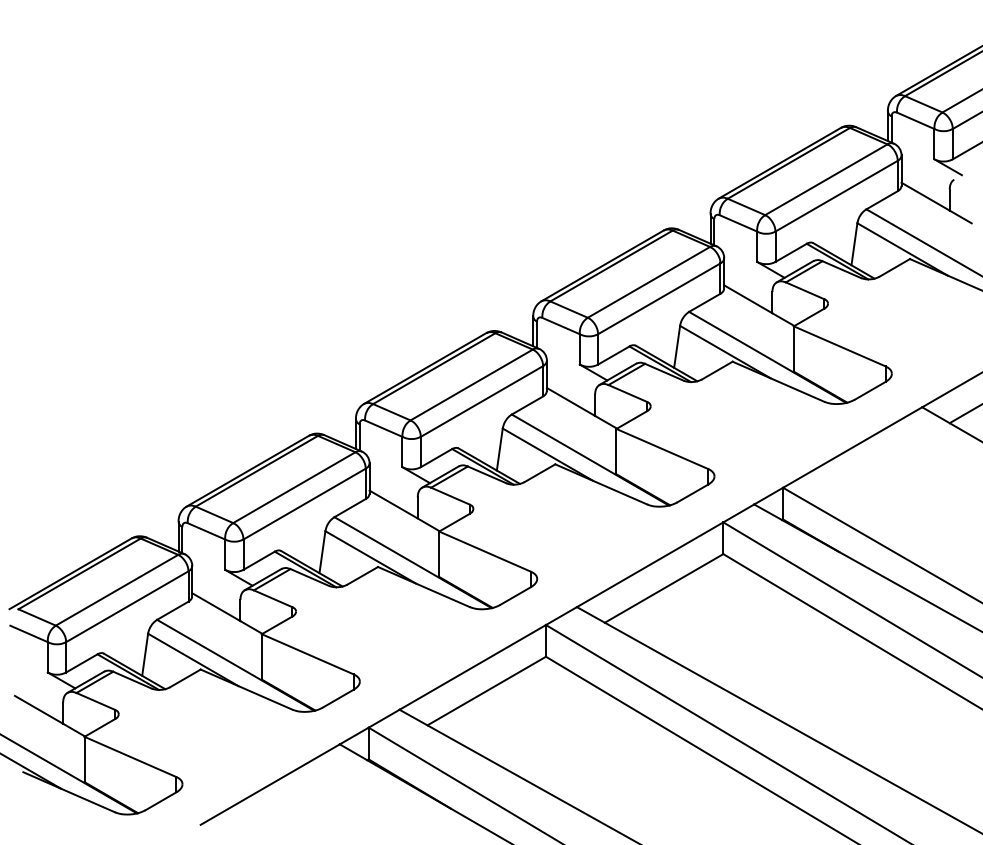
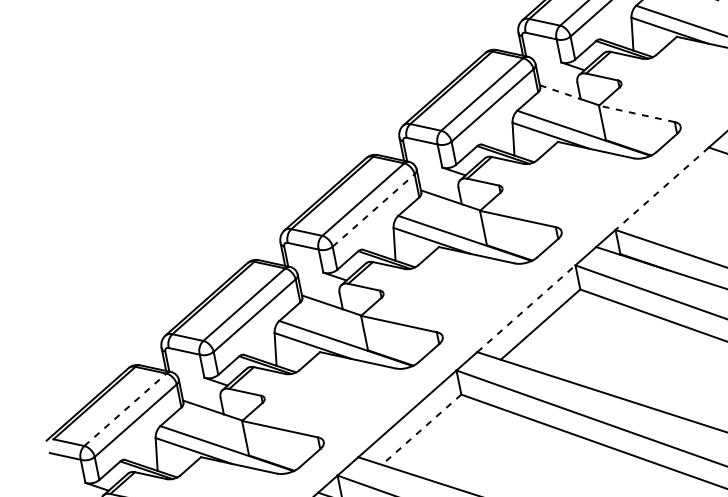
line: (748, 299) -> (560, 92), solid -> dashed
line: (839, 346) -> (636, 114), solid -> dashed
line: (482, 401) -> (374, 210), solid -> dashed
line: (852, 447) -> (662, 188), solid -> dashed
line: (650, 564) -> (526, 308), solid -> dashed
line: (117, 590) -> (125, 409), solid -> dashed
line: (486, 691) -> (421, 430), solid -> dashed

